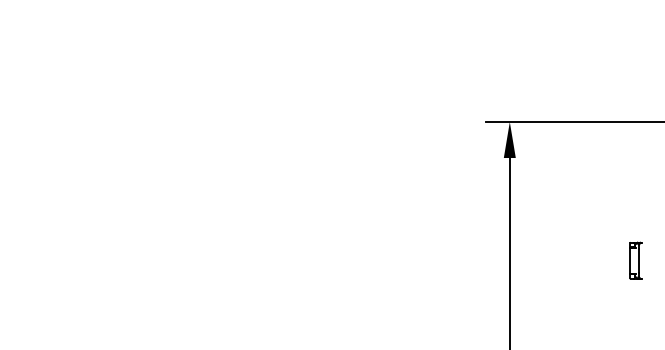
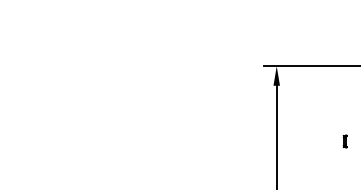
part: (636, 260) -> (345, 141), size x0.6

